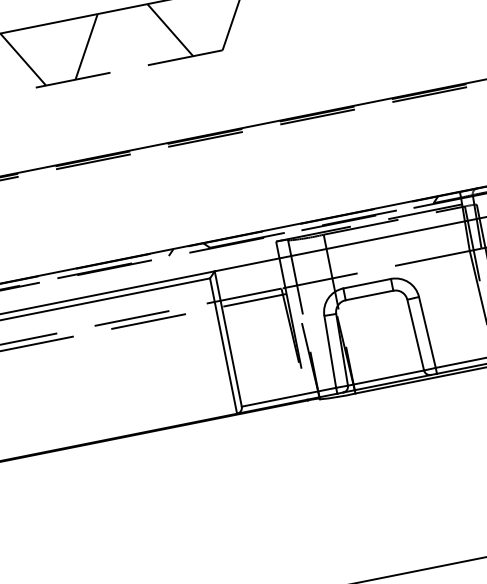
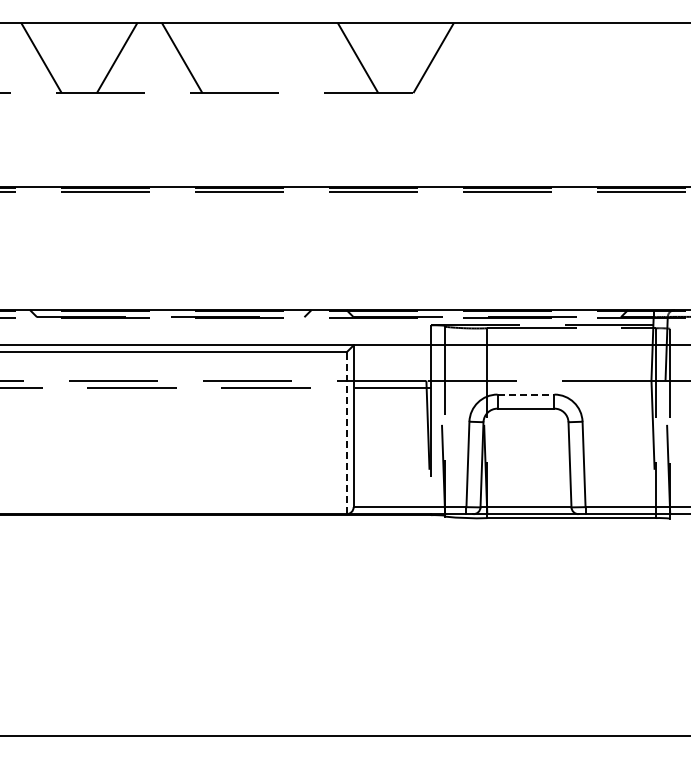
line: (86, 46) -> (257, 57), removed
line: (367, 283) -> (526, 394), solid -> dashed
line: (223, 346) -> (346, 433), solid -> dashed

